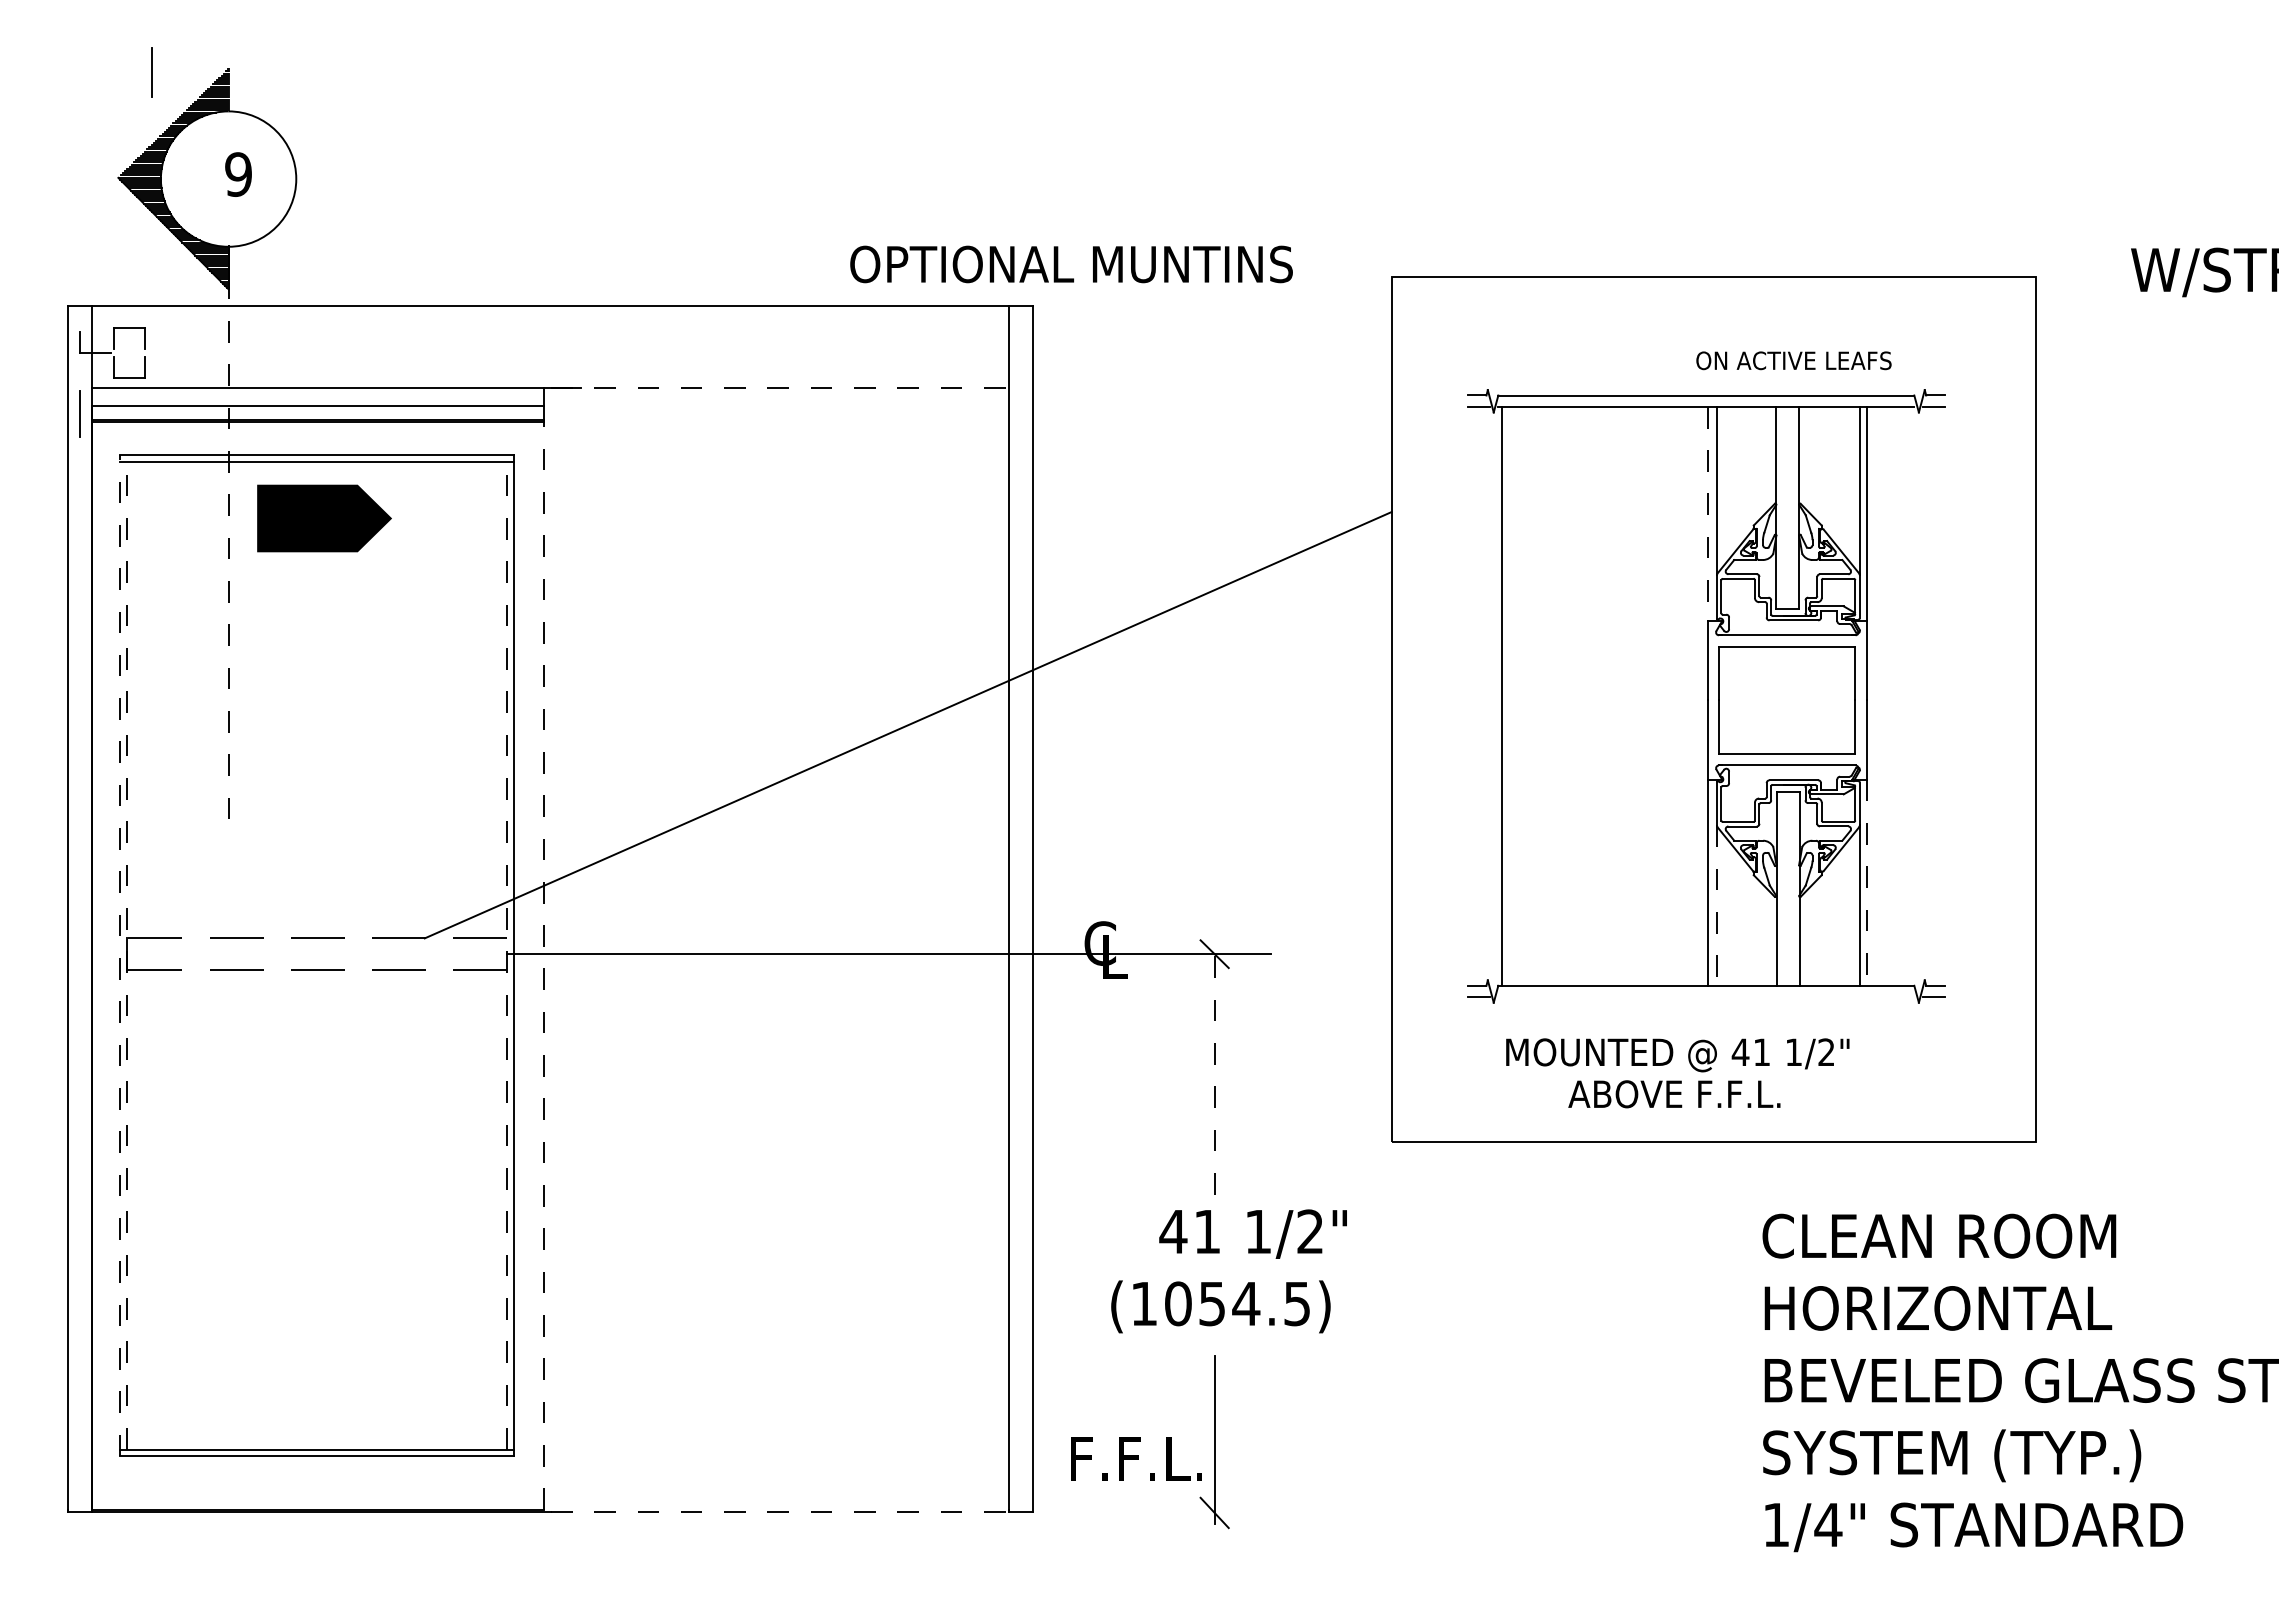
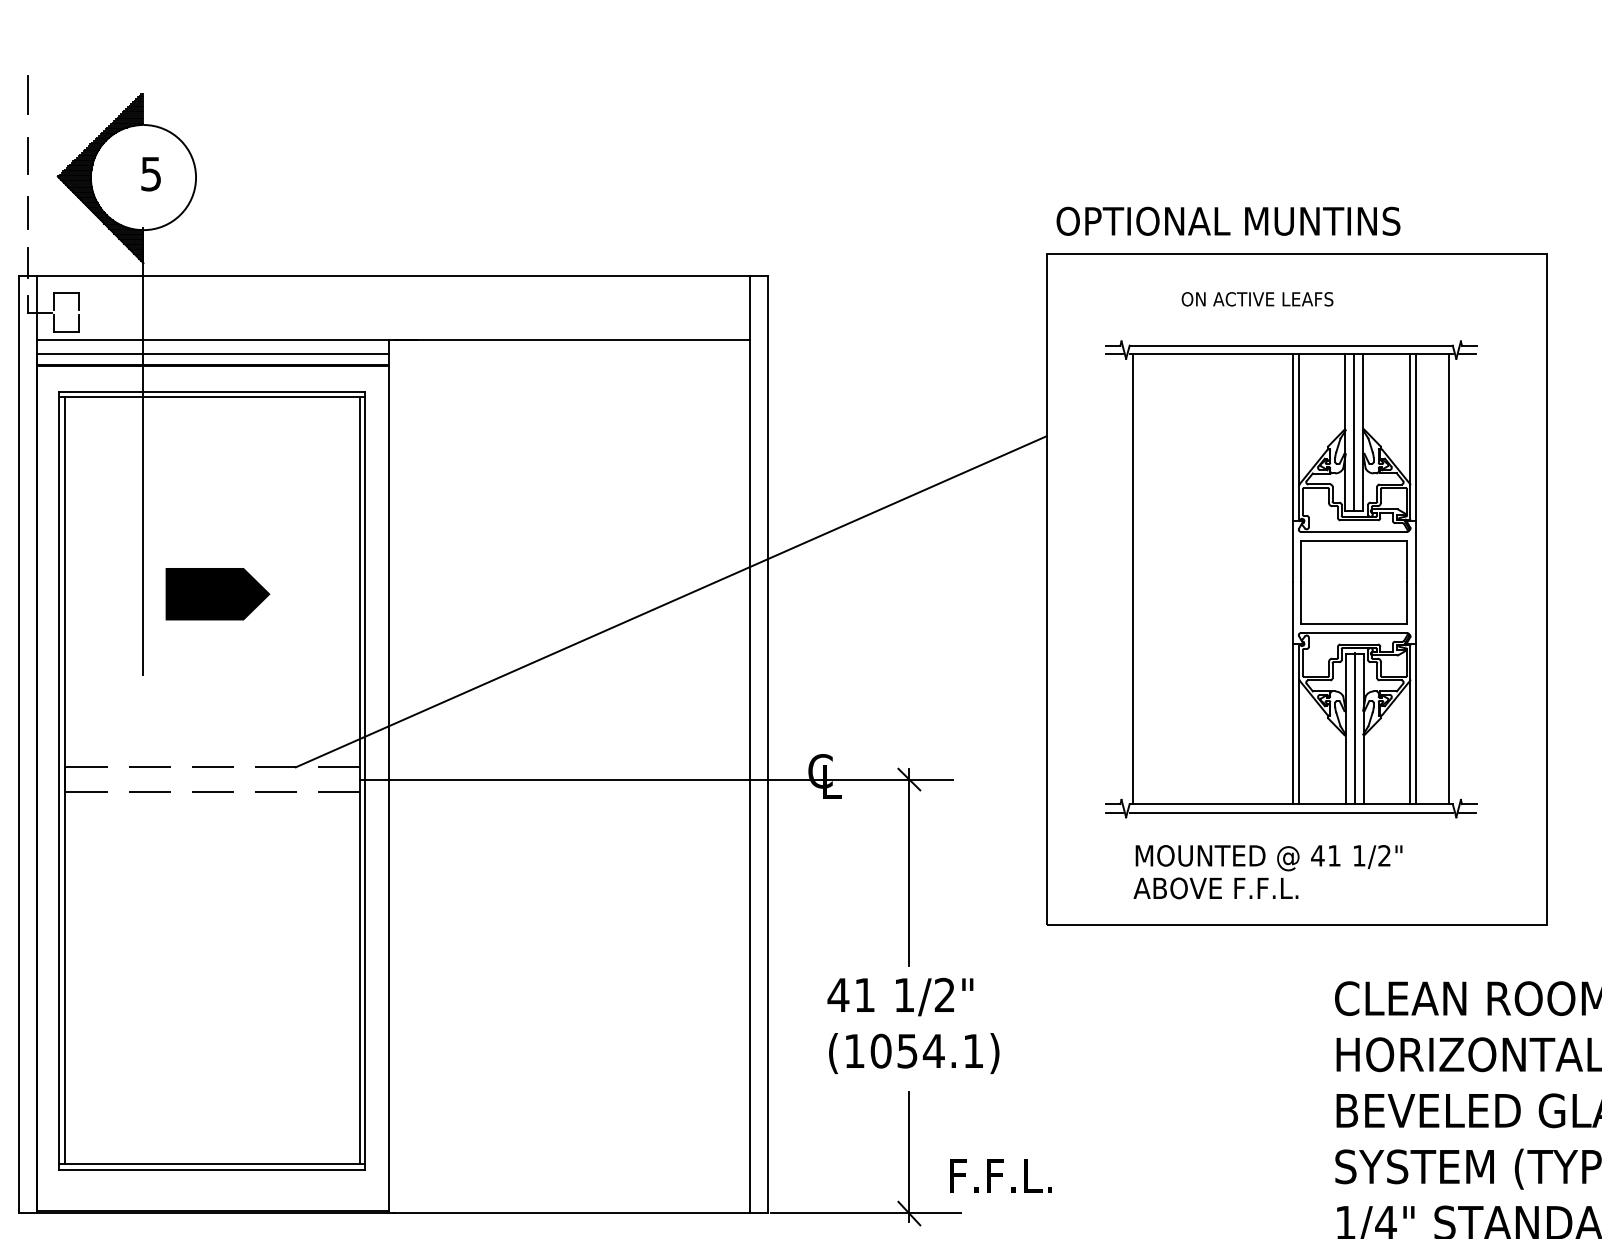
line: (151, 72) -> (27, 94), moved
text: (238, 174) -> (151, 174), 9 -> 5
line: (80, 224) -> (28, 212), added
text: (1071, 264) -> (1228, 221), moved
line: (80, 288) -> (28, 262), added
text: (1793, 360) -> (1257, 299), moved
line: (780, 388) -> (572, 340), dashed -> solid
line: (79, 413) -> (27, 156), moved
line: (1787, 507) -> (1354, 432), added
line: (1708, 514) -> (1292, 438), dashed -> solid
line: (324, 518) -> (217, 594), moved
line: (228, 531) -> (143, 451), dashed -> solid
line: (1909, 695) -> (1449, 578), added
line: (1866, 883) -> (1415, 724), dashed -> solid
line: (1788, 888) -> (1355, 728), added
line: (1716, 906) -> (1299, 742), dashed -> solid
line: (120, 955) -> (59, 780), dashed -> solid
line: (127, 955) -> (64, 780), dashed -> solid
line: (507, 955) -> (360, 780), dashed -> solid
line: (544, 957) -> (388, 782), dashed -> solid
line: (1706, 997) -> (1291, 813), added
line: (1214, 1067) -> (909, 867), dashed -> solid
text: (1674, 1094) -> (1216, 888), moved
text: (1252, 1233) -> (899, 996), moved
text: (1296, 1304) -> (972, 1051), (1054.5) -> (1054.1)
text: (1136, 1458) -> (1000, 1175), moved
line: (780, 1511) -> (572, 1212), dashed -> solid
line: (1158, 1511) -> (865, 1212), added

